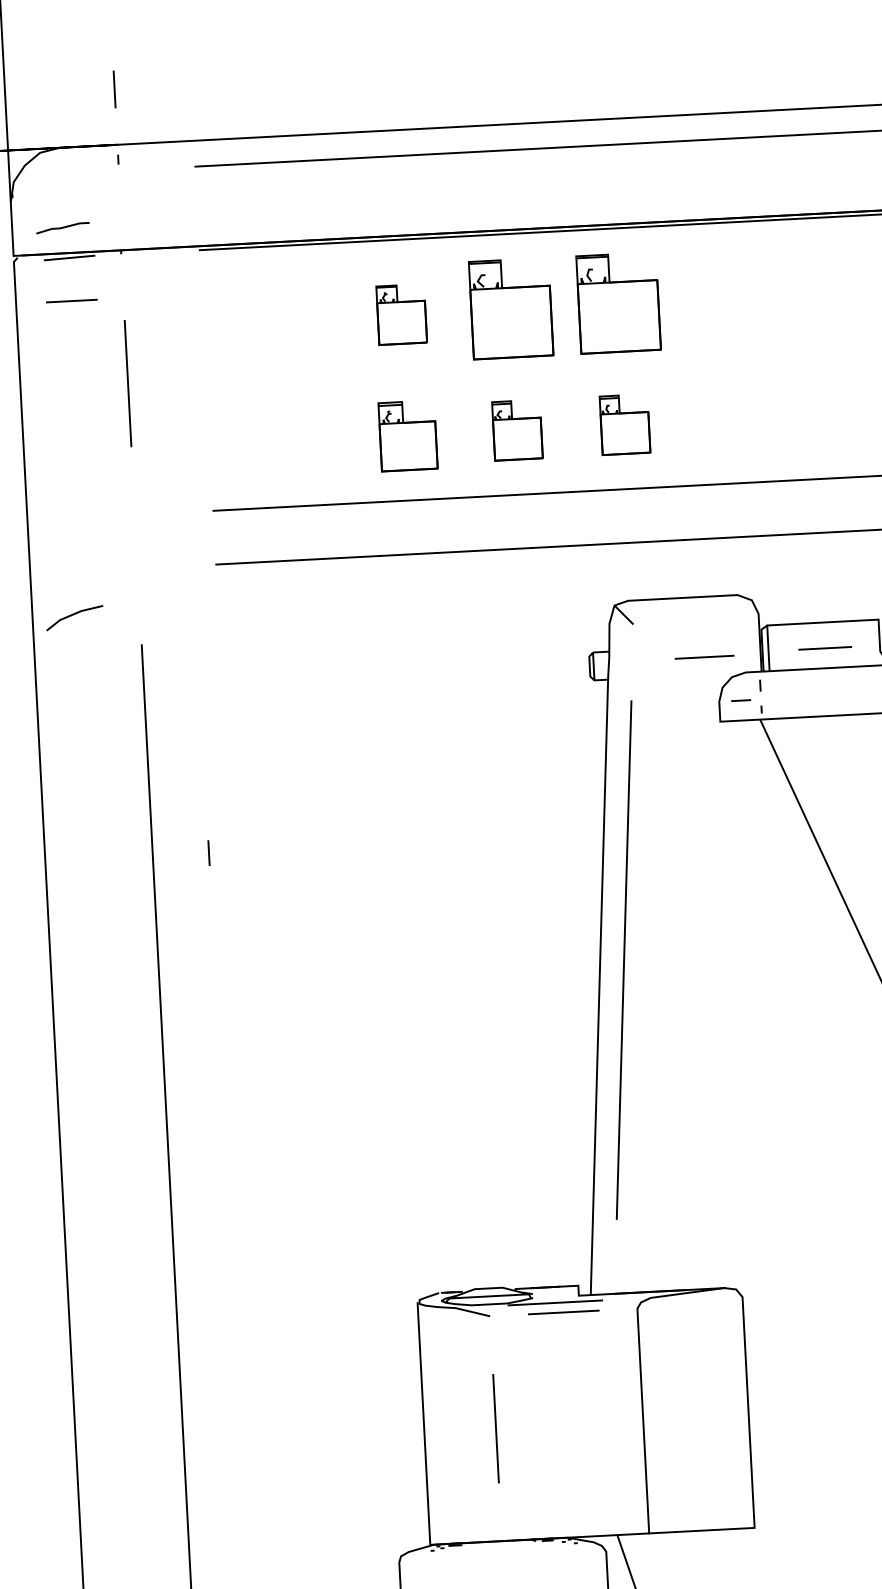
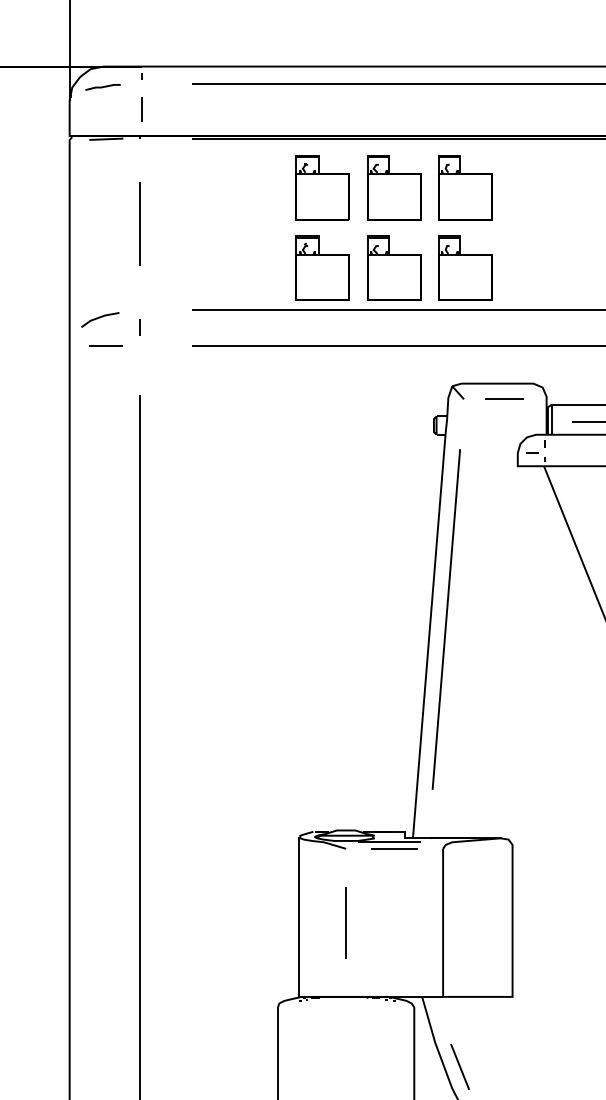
line: (114, 90) -> (141, 109), moved
line: (62, 228) -> (102, 87), moved
line: (70, 300) -> (105, 345), moved
part: (401, 314) -> (322, 187), size x1.67
part: (625, 424) -> (465, 267), size x1.67
part: (517, 429) -> (394, 267), size x1.67
part: (407, 435) -> (322, 267), size x1.43
line: (74, 615) -> (100, 318), moved
line: (704, 655) -> (504, 398), moved
line: (207, 852) -> (139, 327), moved

